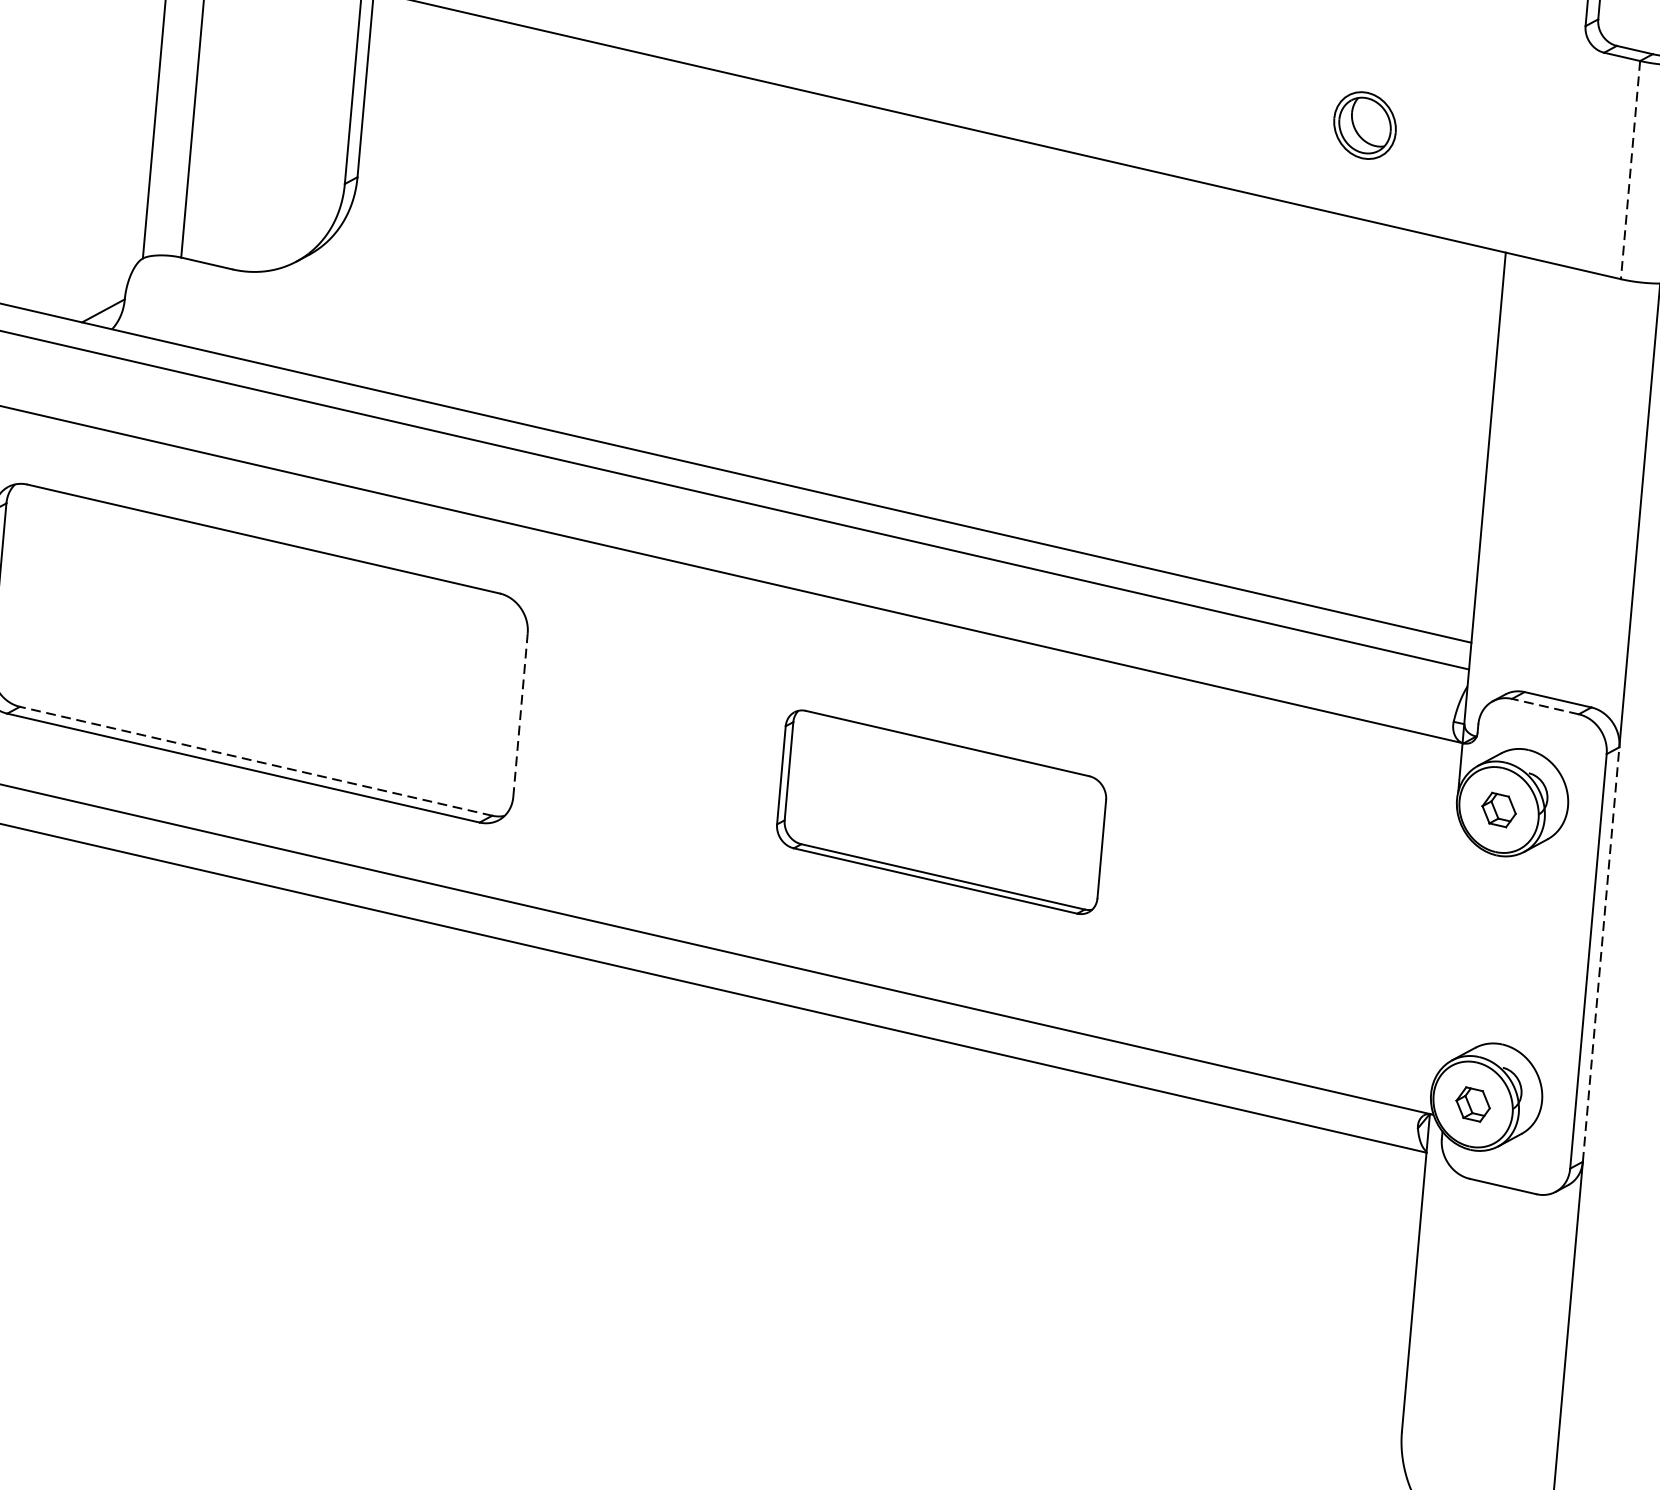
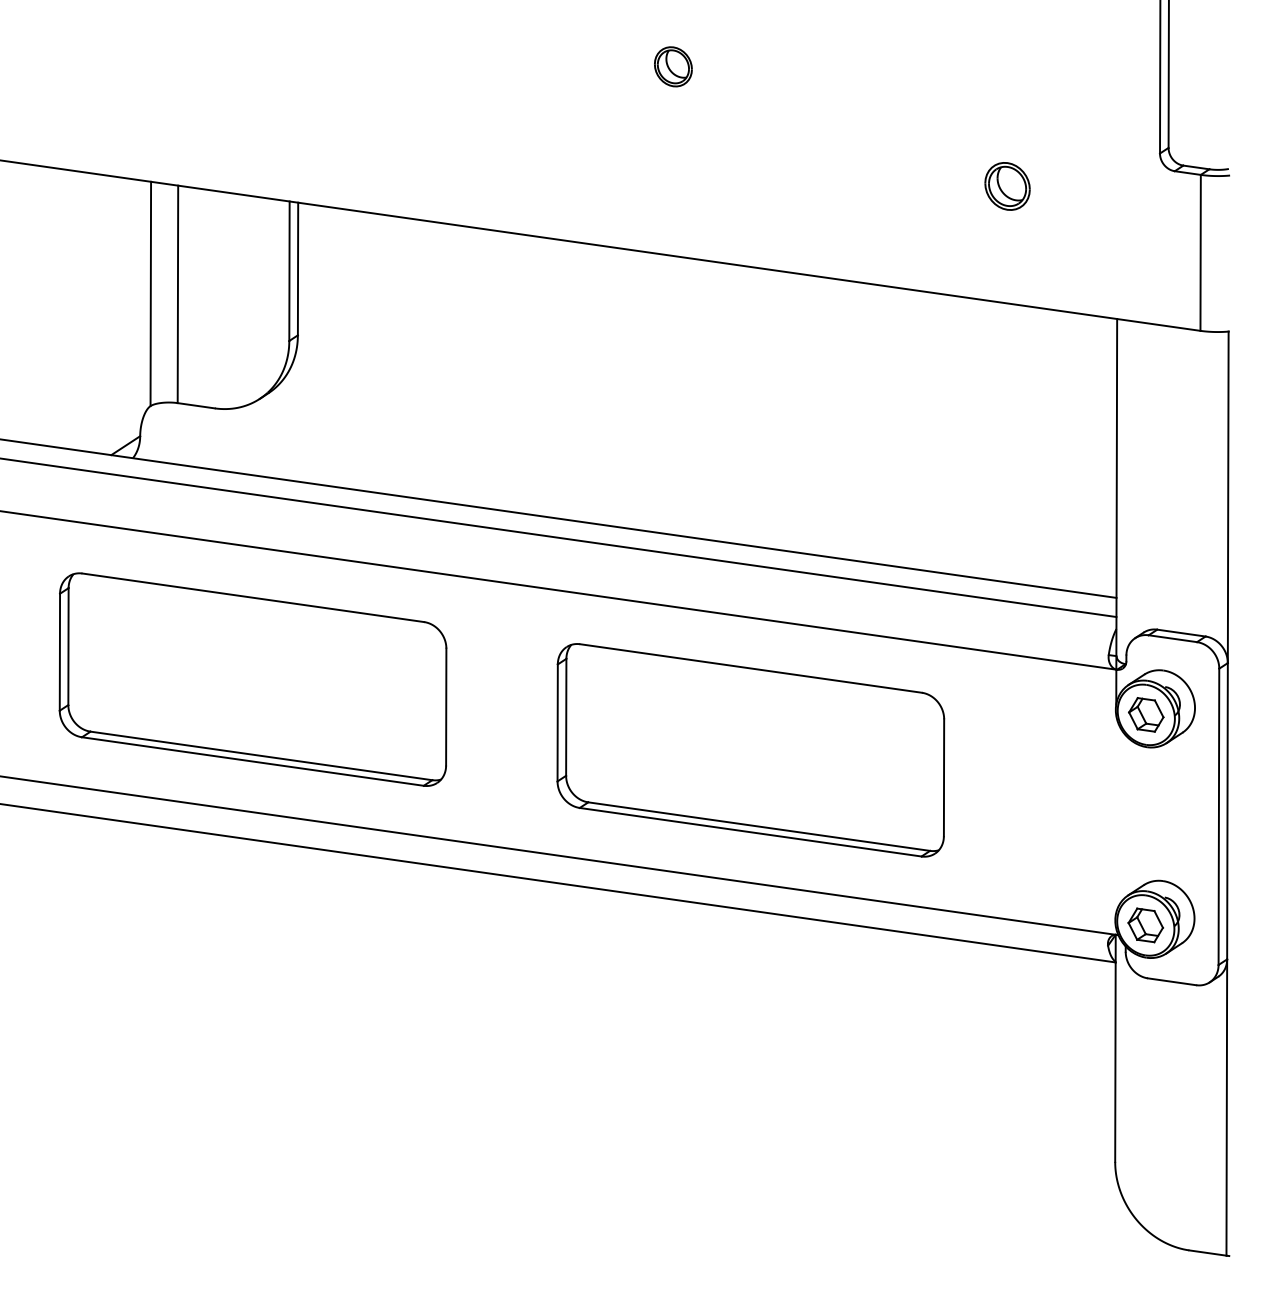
part: (1364, 125) -> (1007, 186), moved
line: (1630, 169) -> (1200, 252), dashed -> solid
line: (1544, 706) -> (1172, 638), dashed -> solid
line: (520, 715) -> (446, 707), dashed -> solid
line: (256, 760) -> (261, 755), dashed -> solid
part: (1499, 809) -> (1146, 714), size x1.43
part: (941, 812) -> (750, 750), size x1.67
line: (1601, 953) -> (1227, 810), dashed -> solid
part: (1472, 1104) -> (1145, 925), size x1.43

